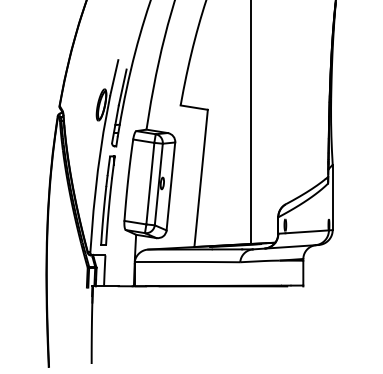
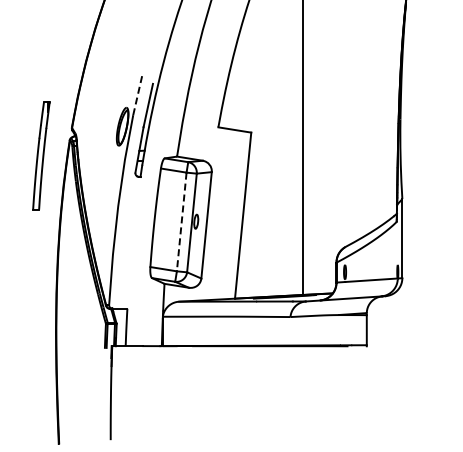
line: (114, 77) -> (138, 93), solid -> dashed
line: (150, 183) -> (181, 221), solid -> dashed
part: (108, 200) -> (41, 155), moved

